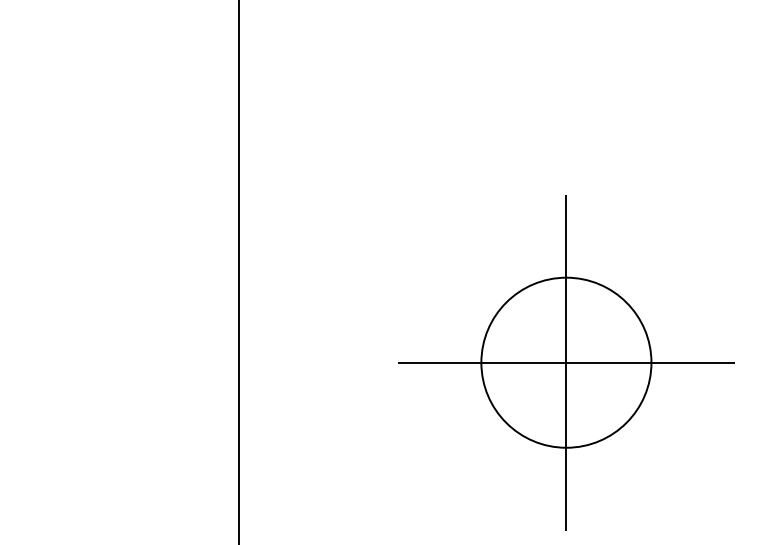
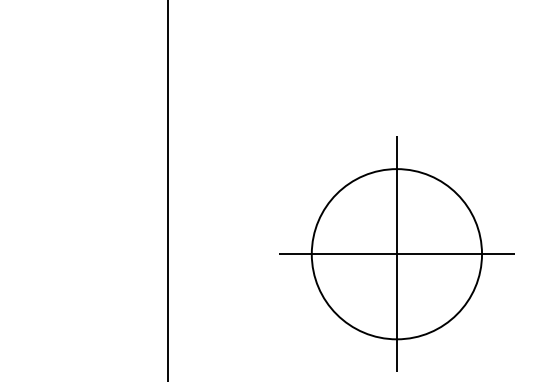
circle: (565, 363) -> (396, 254), size x1.43

